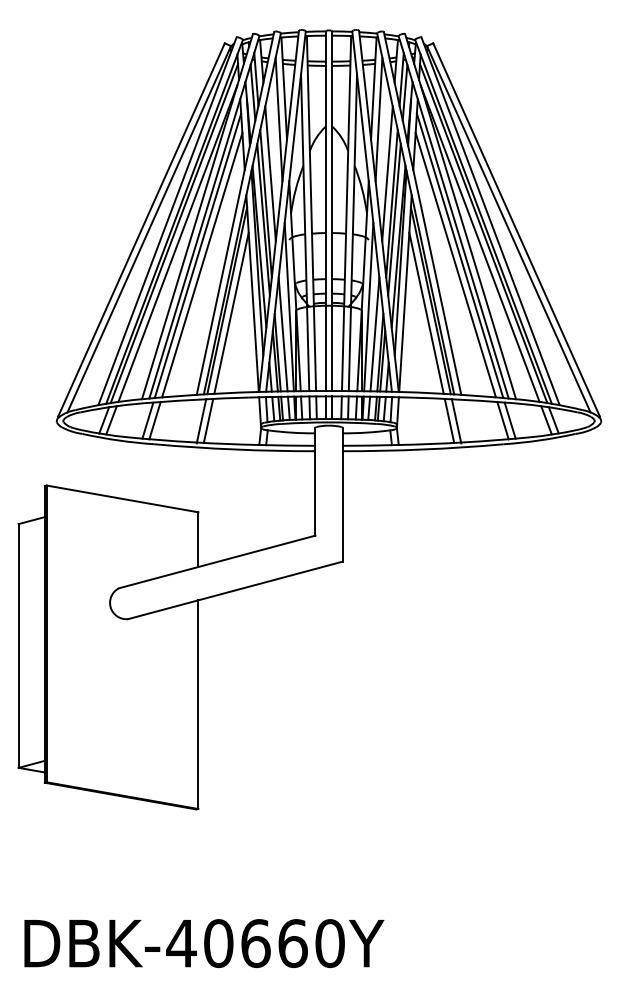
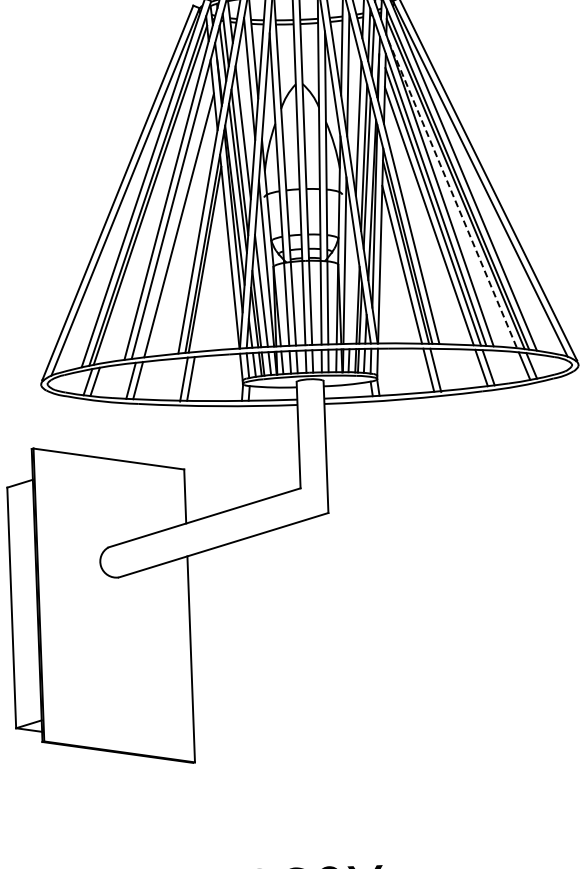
line: (177, 243) -> (153, 204), removed
line: (480, 244) -> (452, 194), solid -> dashed
line: (197, 255) -> (174, 216), removed
line: (231, 312) -> (209, 271), removed
line: (374, 334) -> (351, 287), removed

